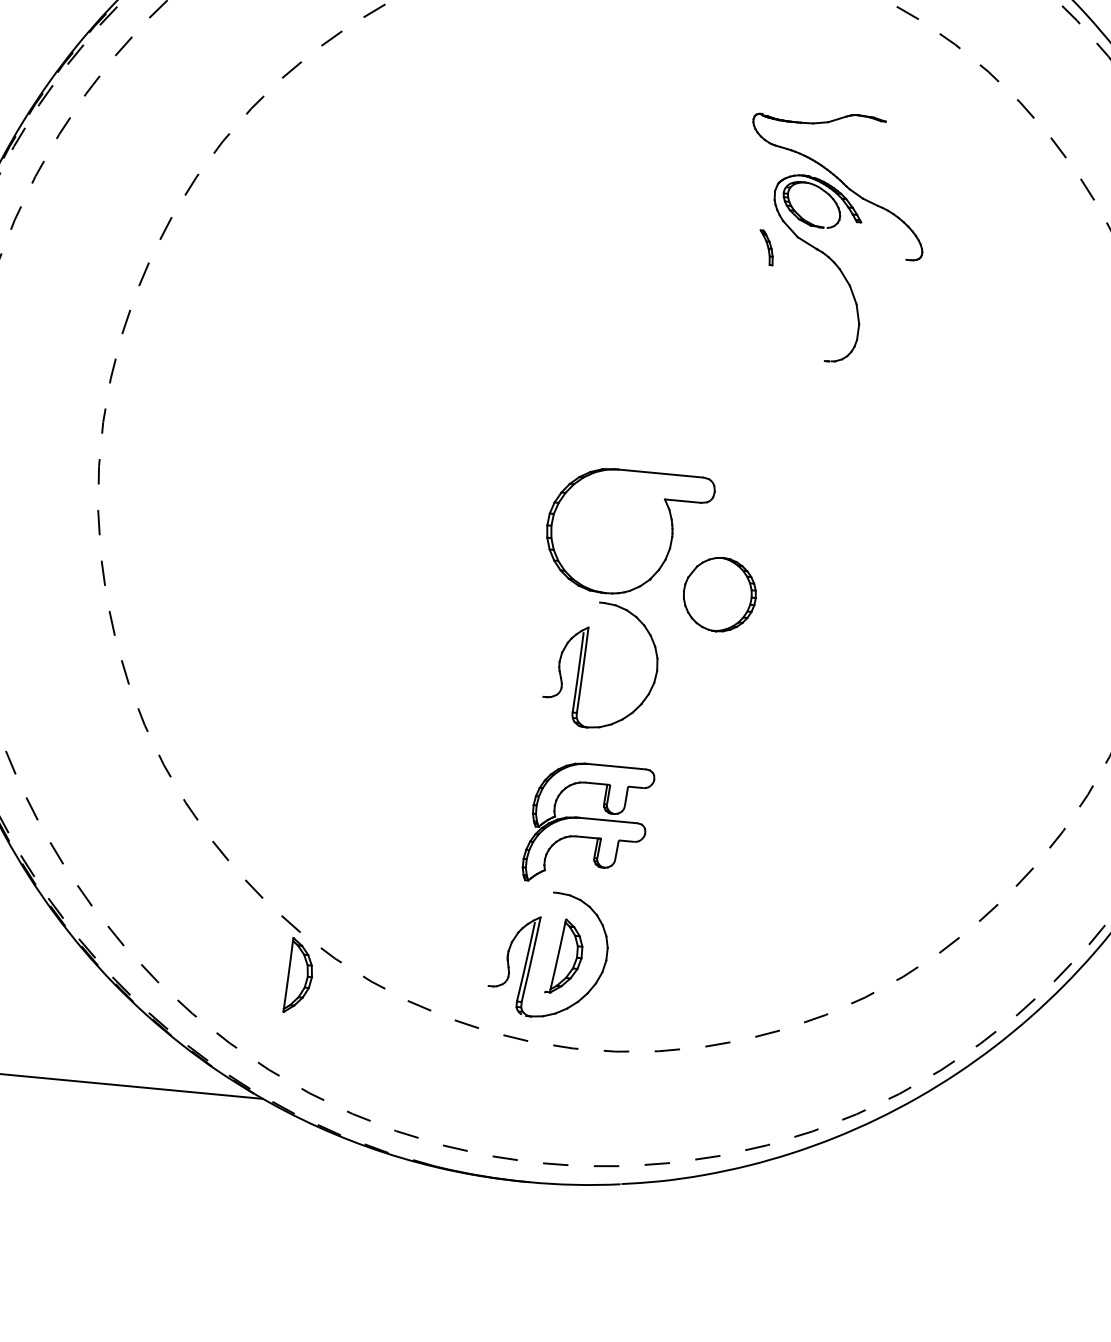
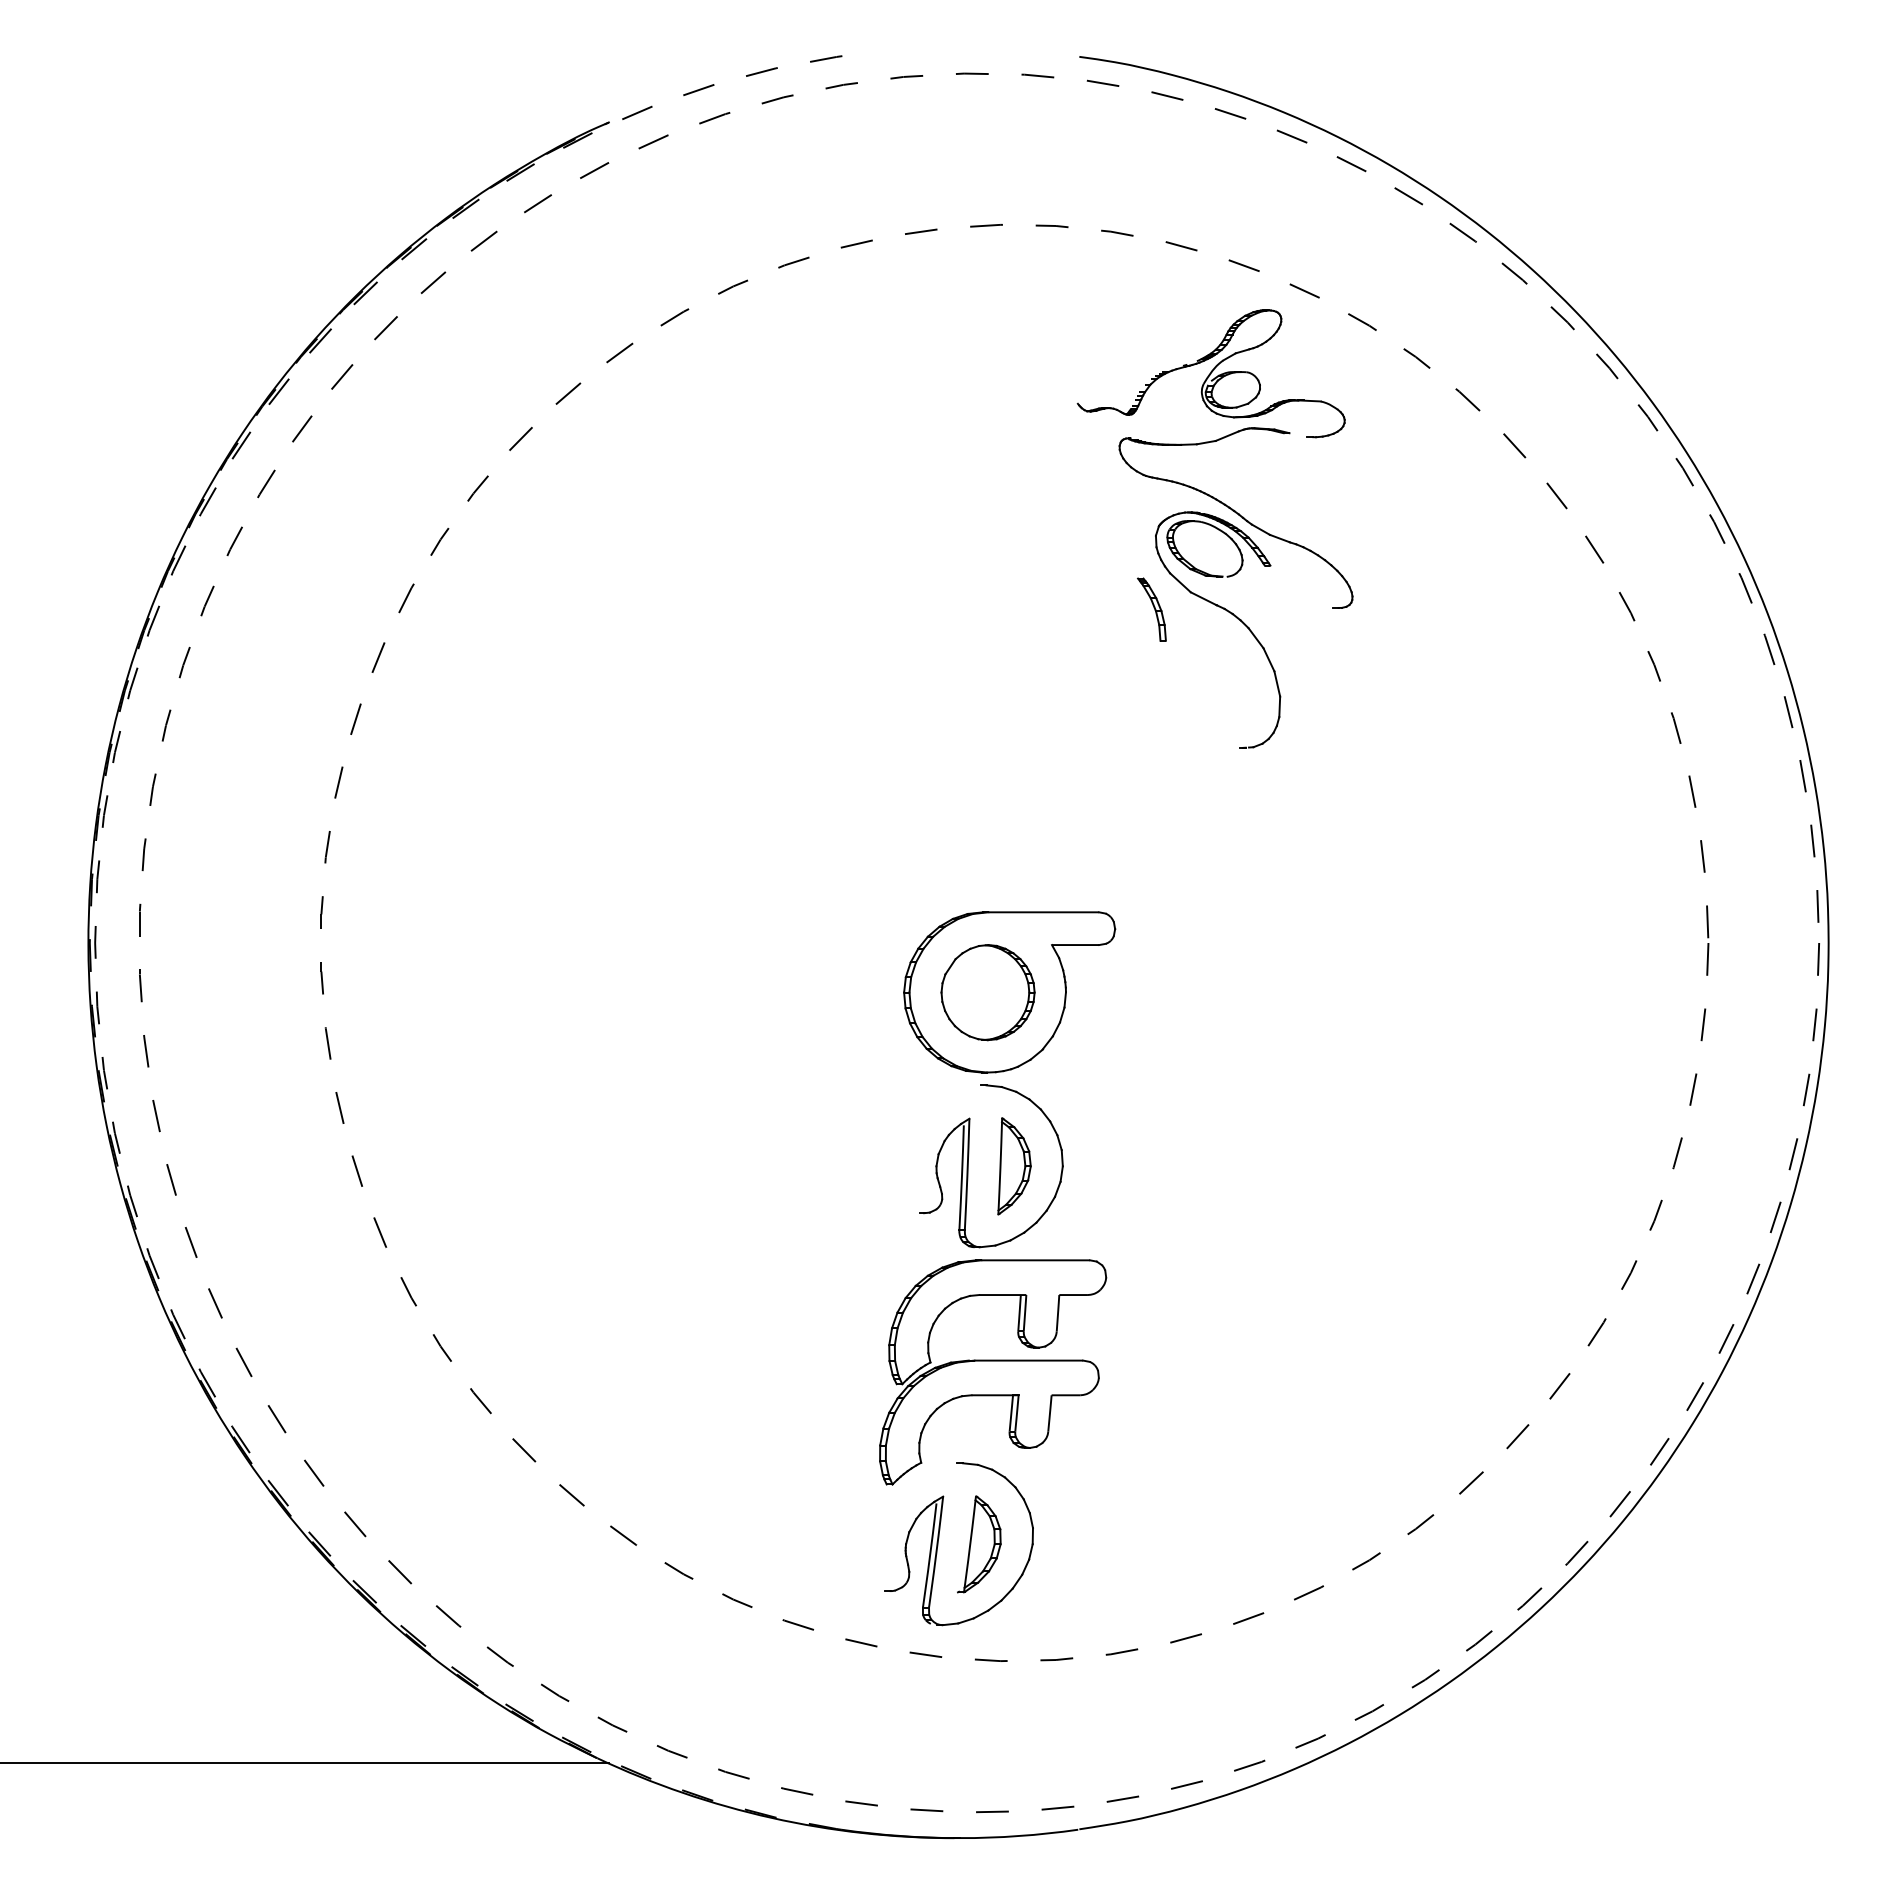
part: (829, 69) -> (1210, 373), added
part: (766, 247) -> (1151, 609), size x1.43
part: (719, 594) -> (987, 992), moved
part: (588, 825) -> (993, 1372), size x1.43
part: (299, 976) -> (1014, 1166), moved

